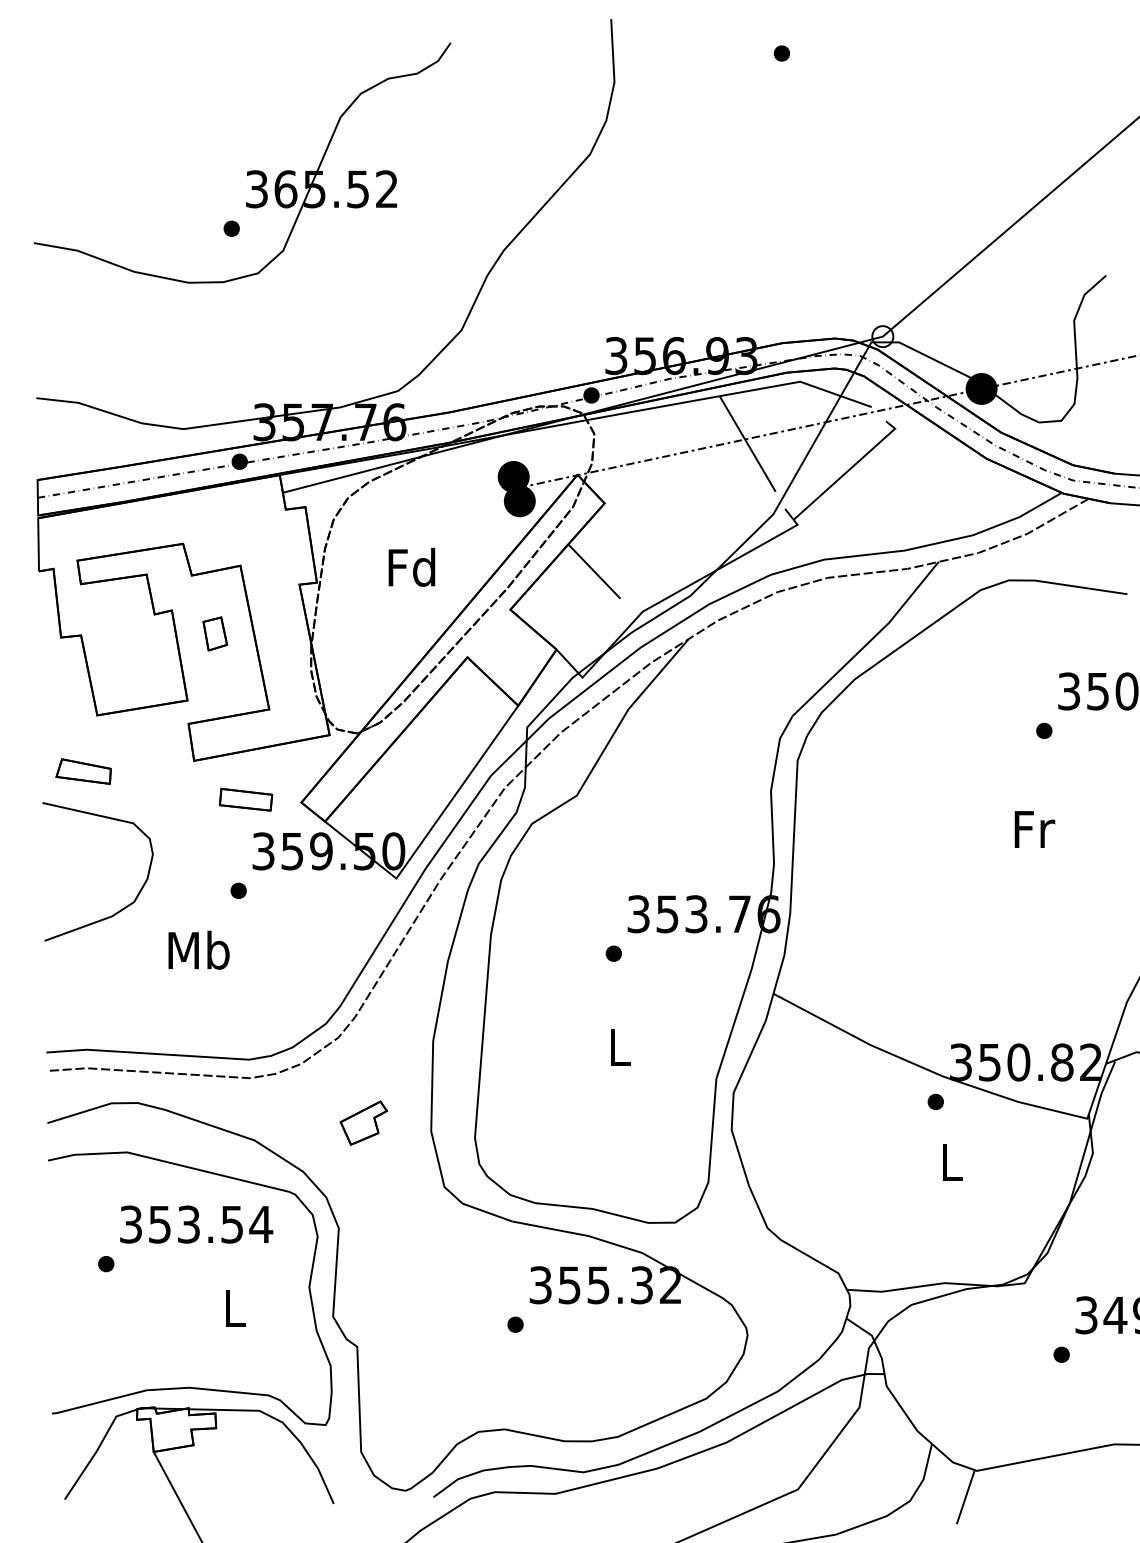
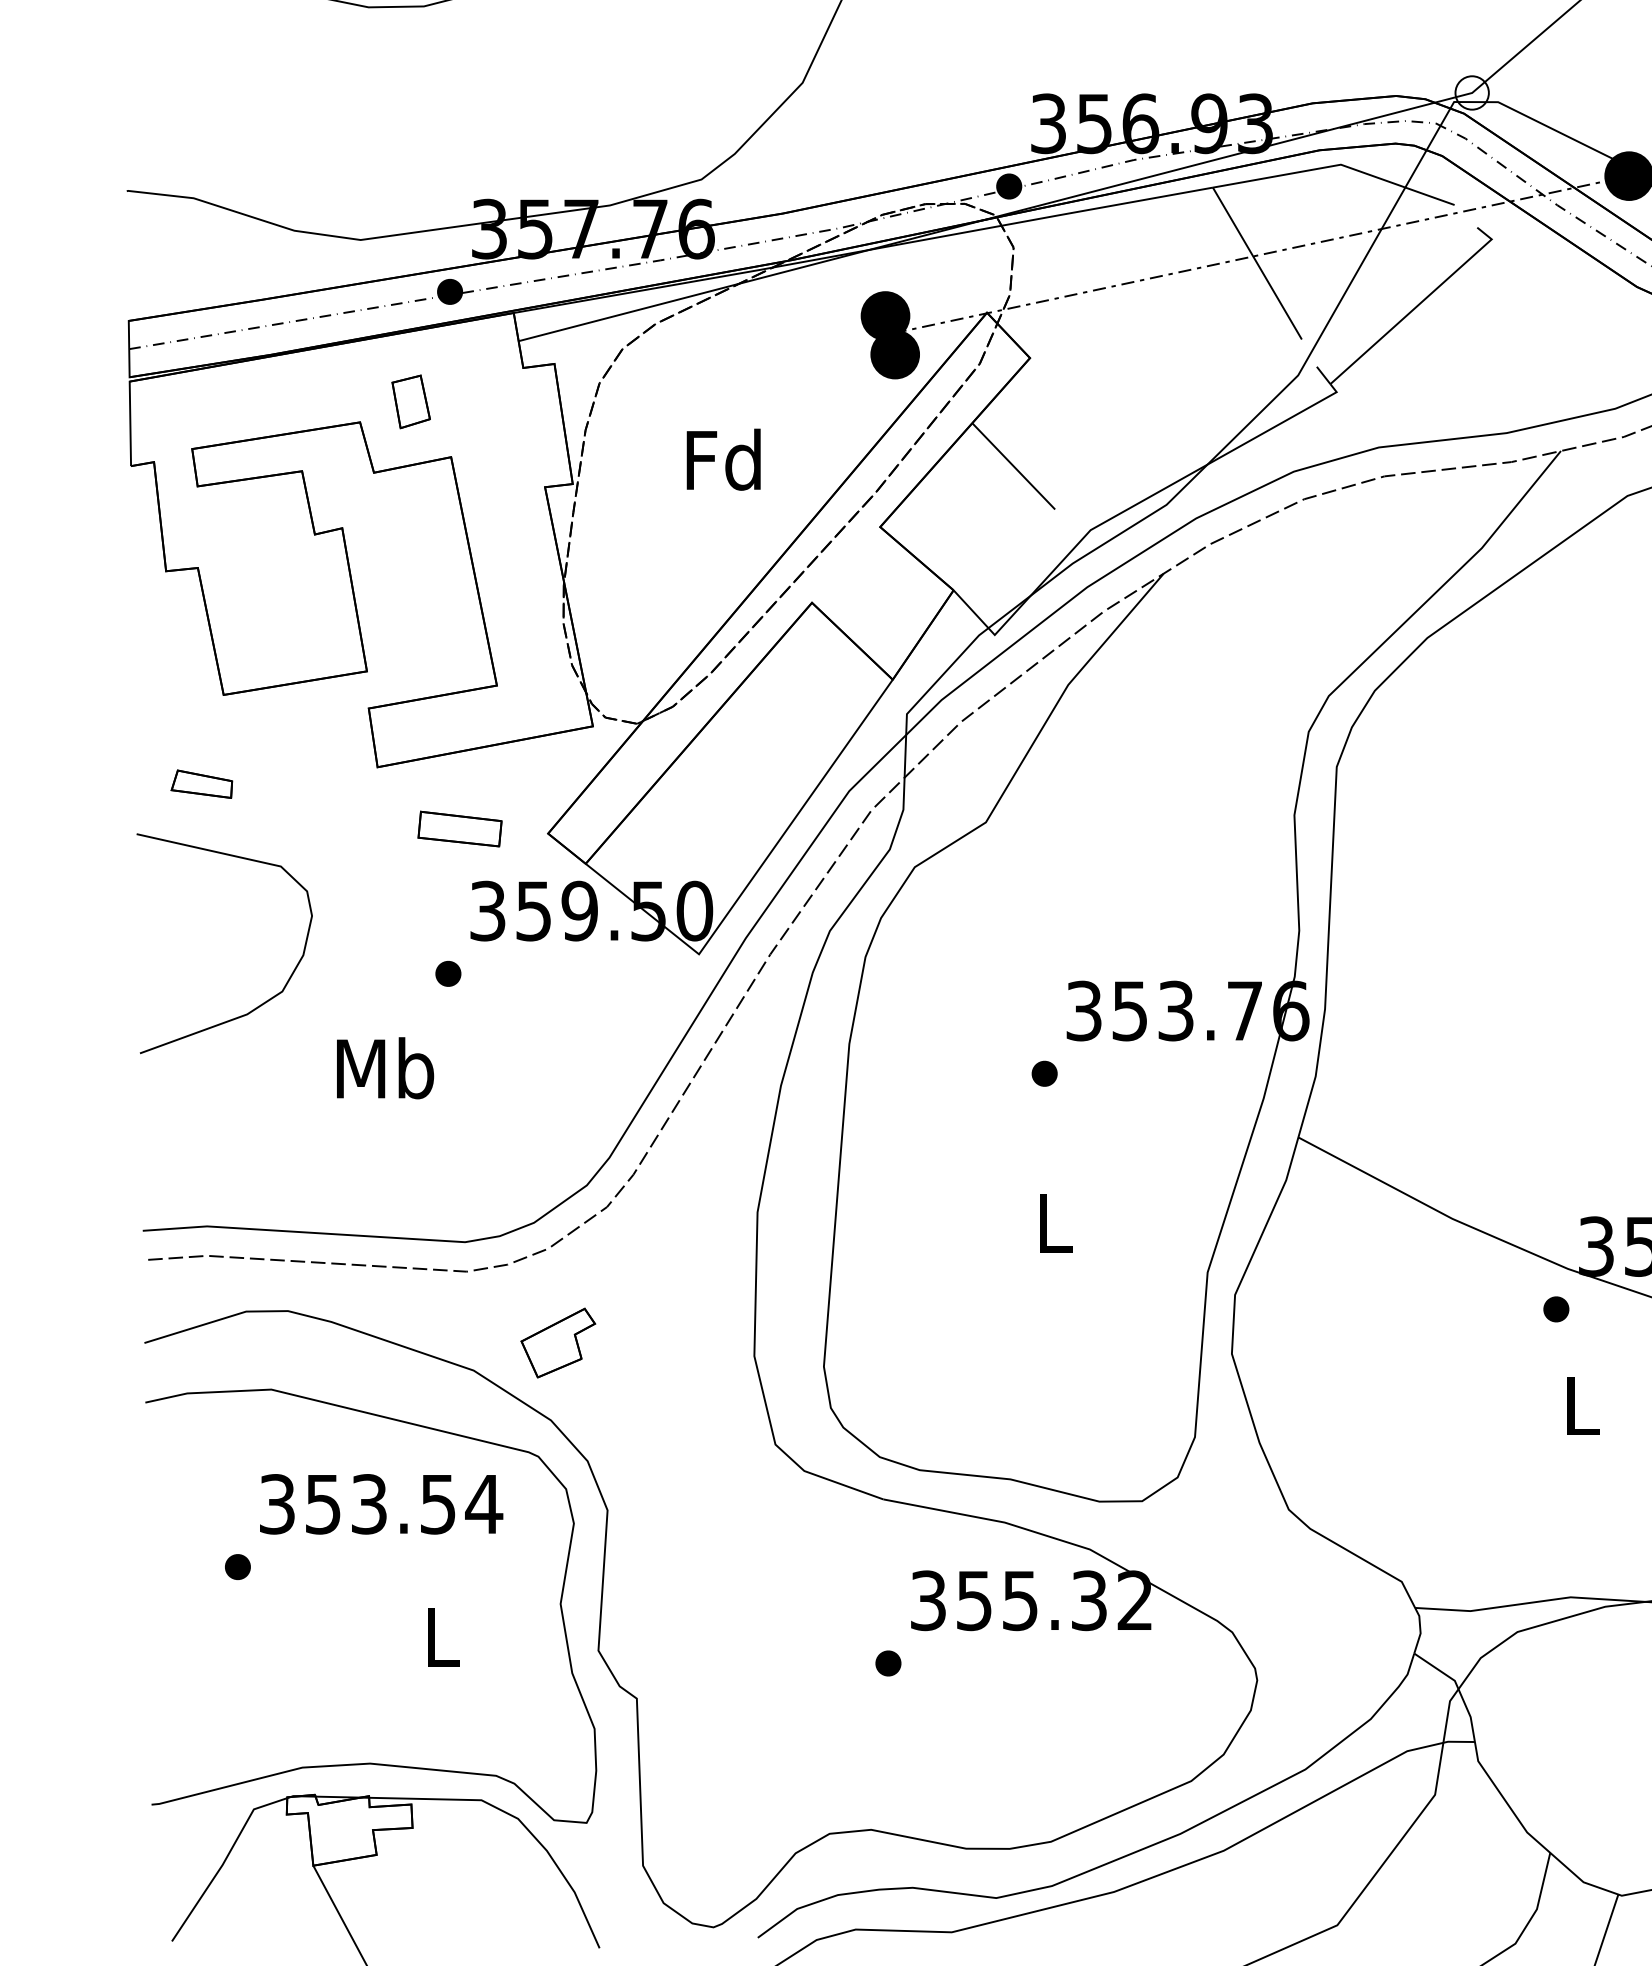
part: (214, 633) -> (409, 401), moved
part: (83, 771) -> (201, 784), size x0.7
part: (363, 1122) -> (557, 1342), moved

